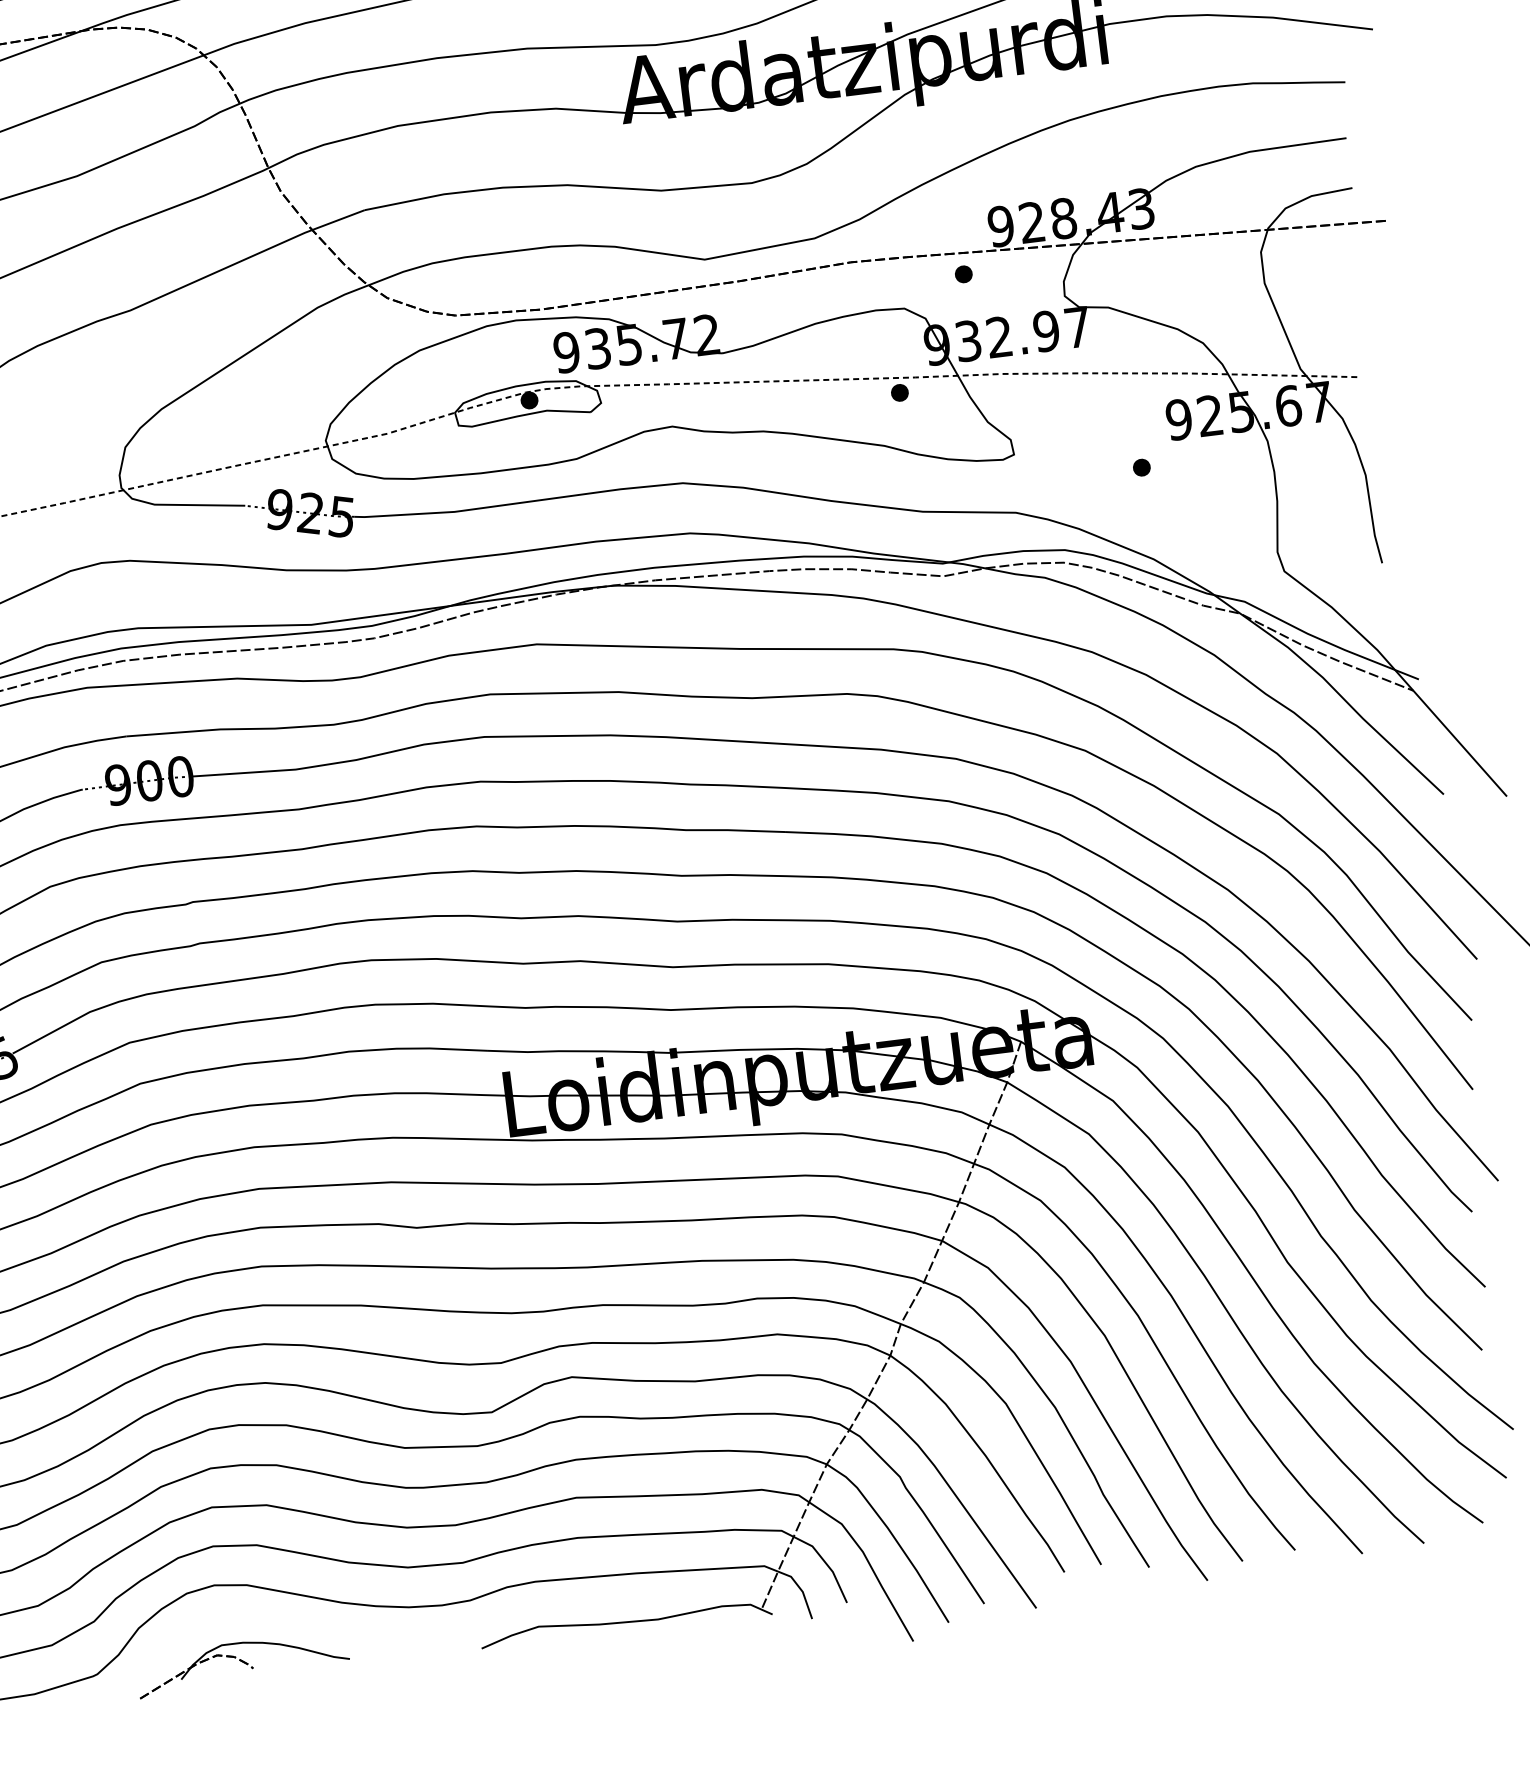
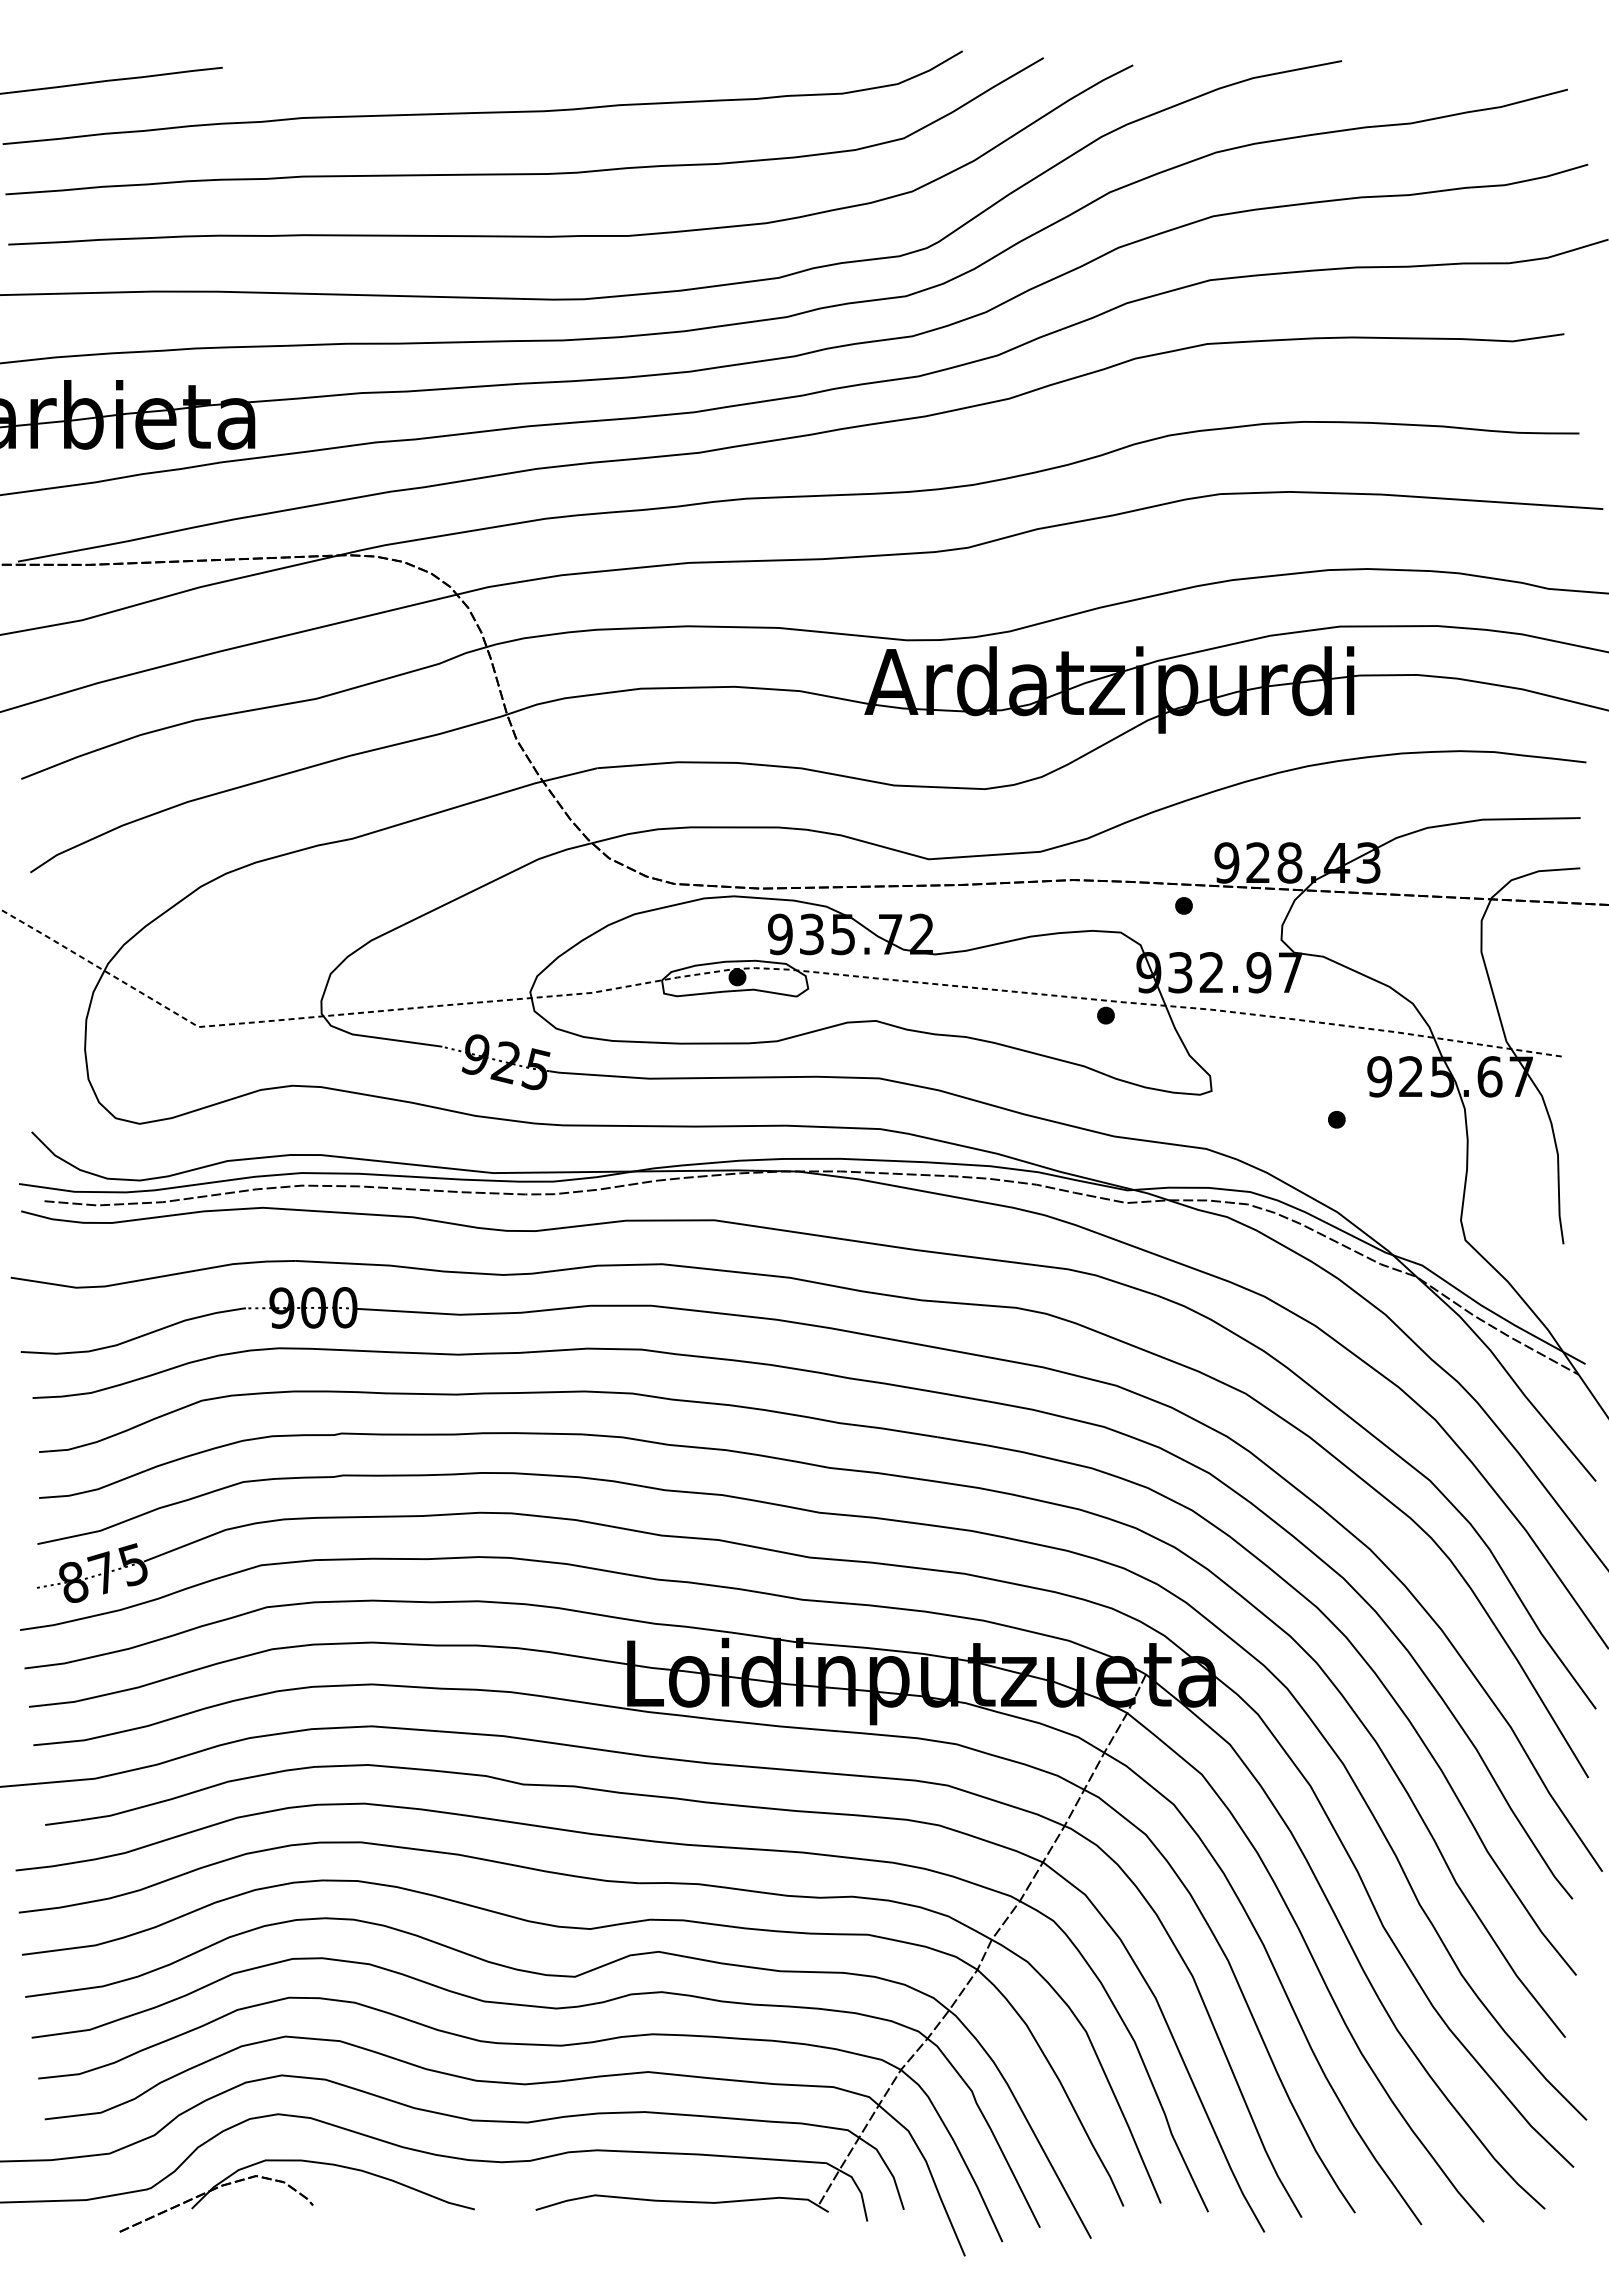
part: (242, 1663) -> (296, 2195), size x1.67

